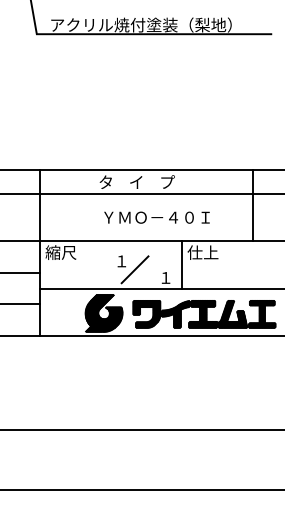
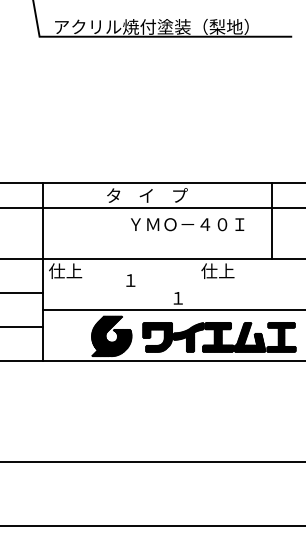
text: (156, 217) -> (187, 224), moved
text: (60, 252) -> (65, 270), 縮尺 -> 仕上
line: (182, 265) -> (195, 284), removed
line: (134, 269) -> (144, 289), removed

